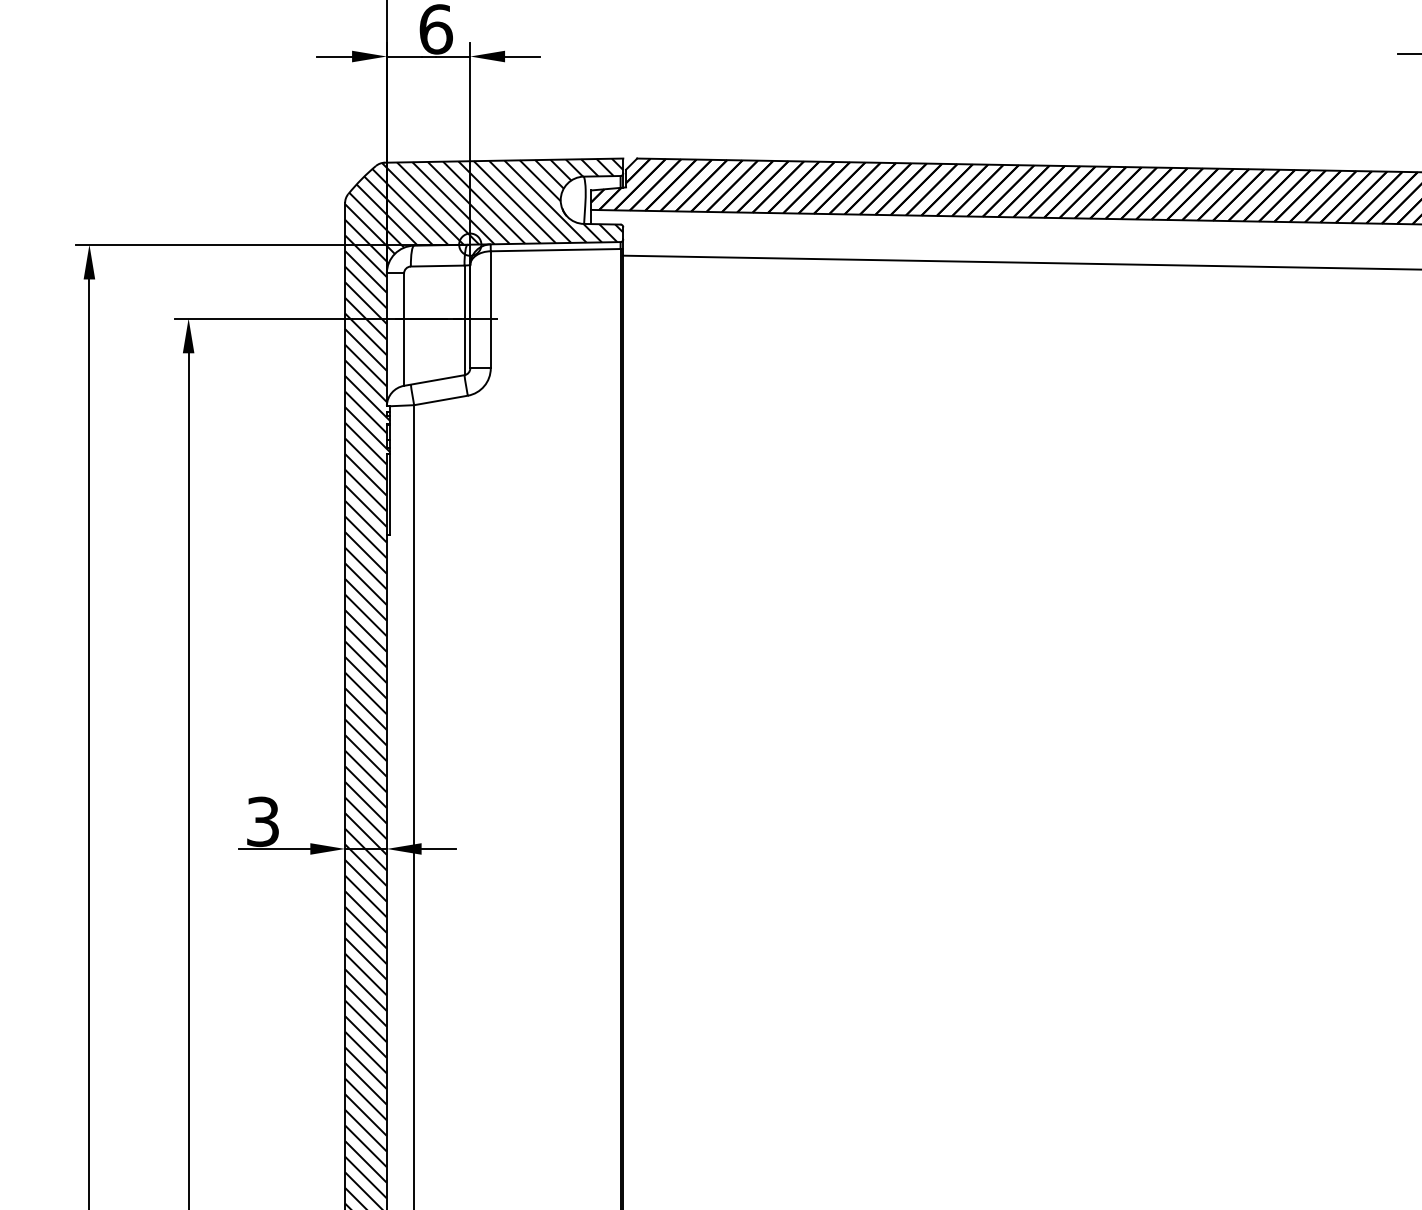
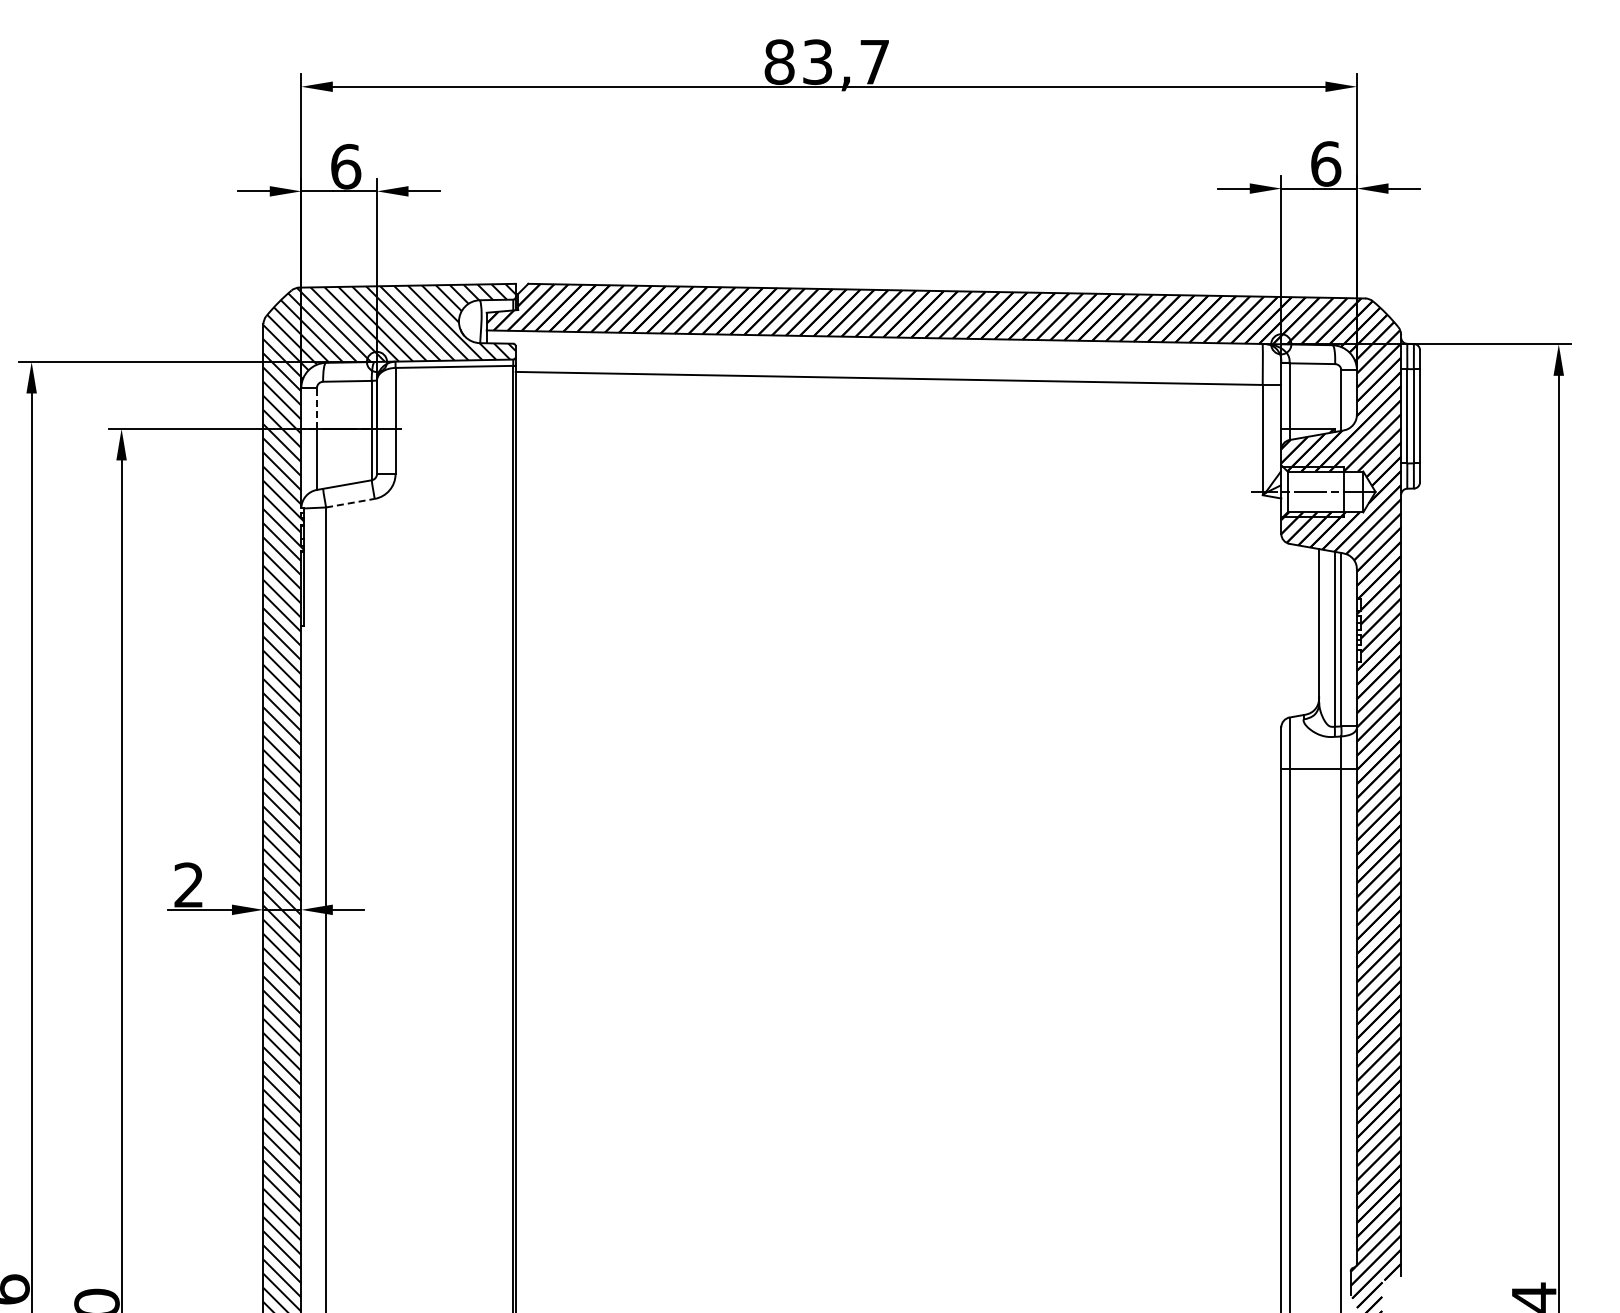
line: (403, 294) -> (316, 407), solid -> dashed
line: (441, 400) -> (350, 503), solid -> dashed
text: (262, 822) -> (188, 885), 3 -> 2

